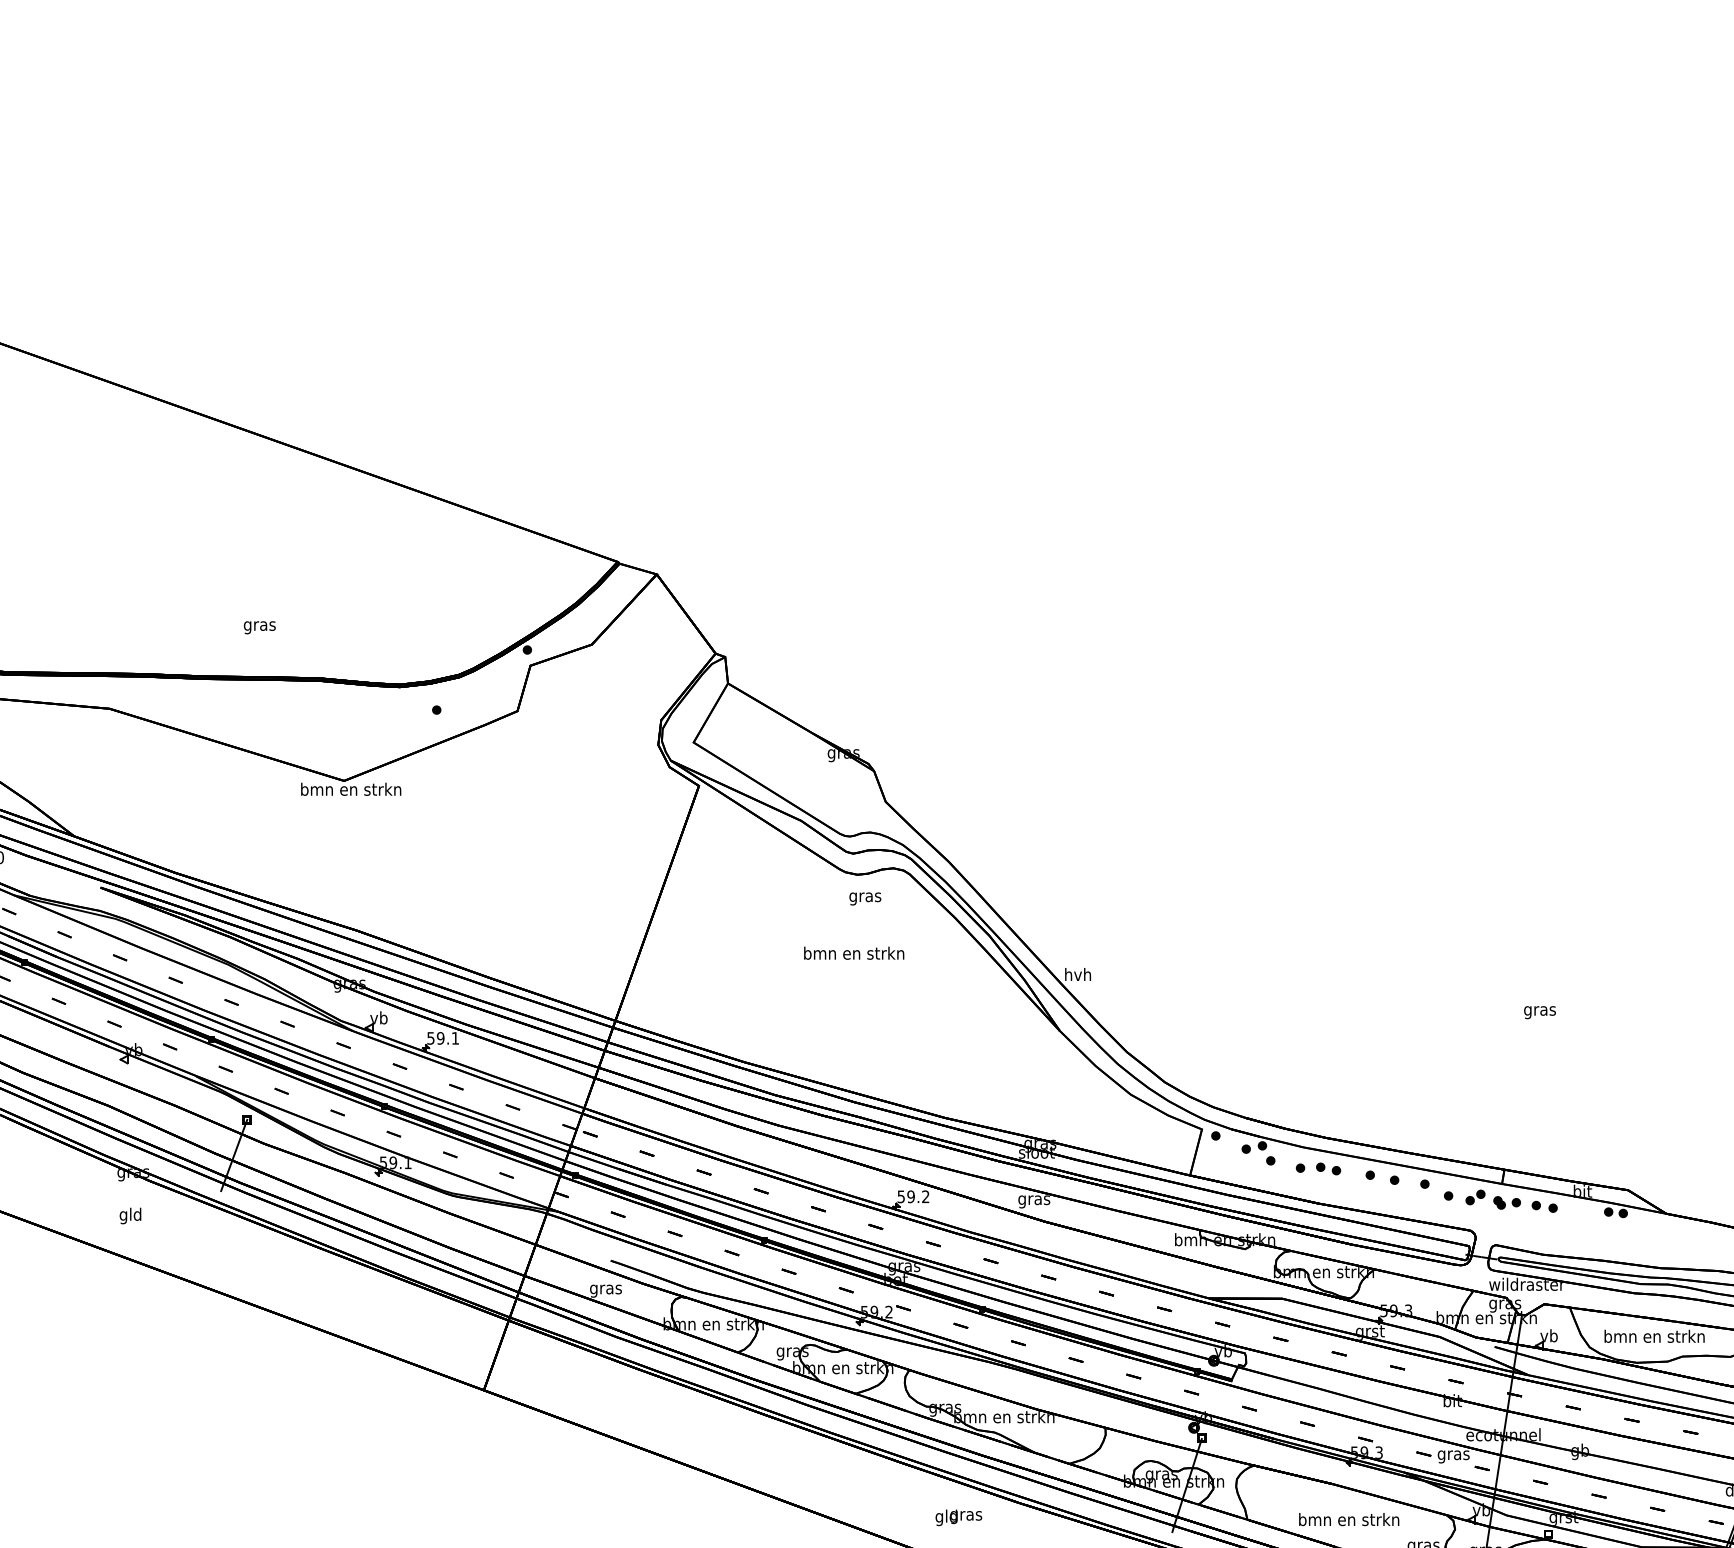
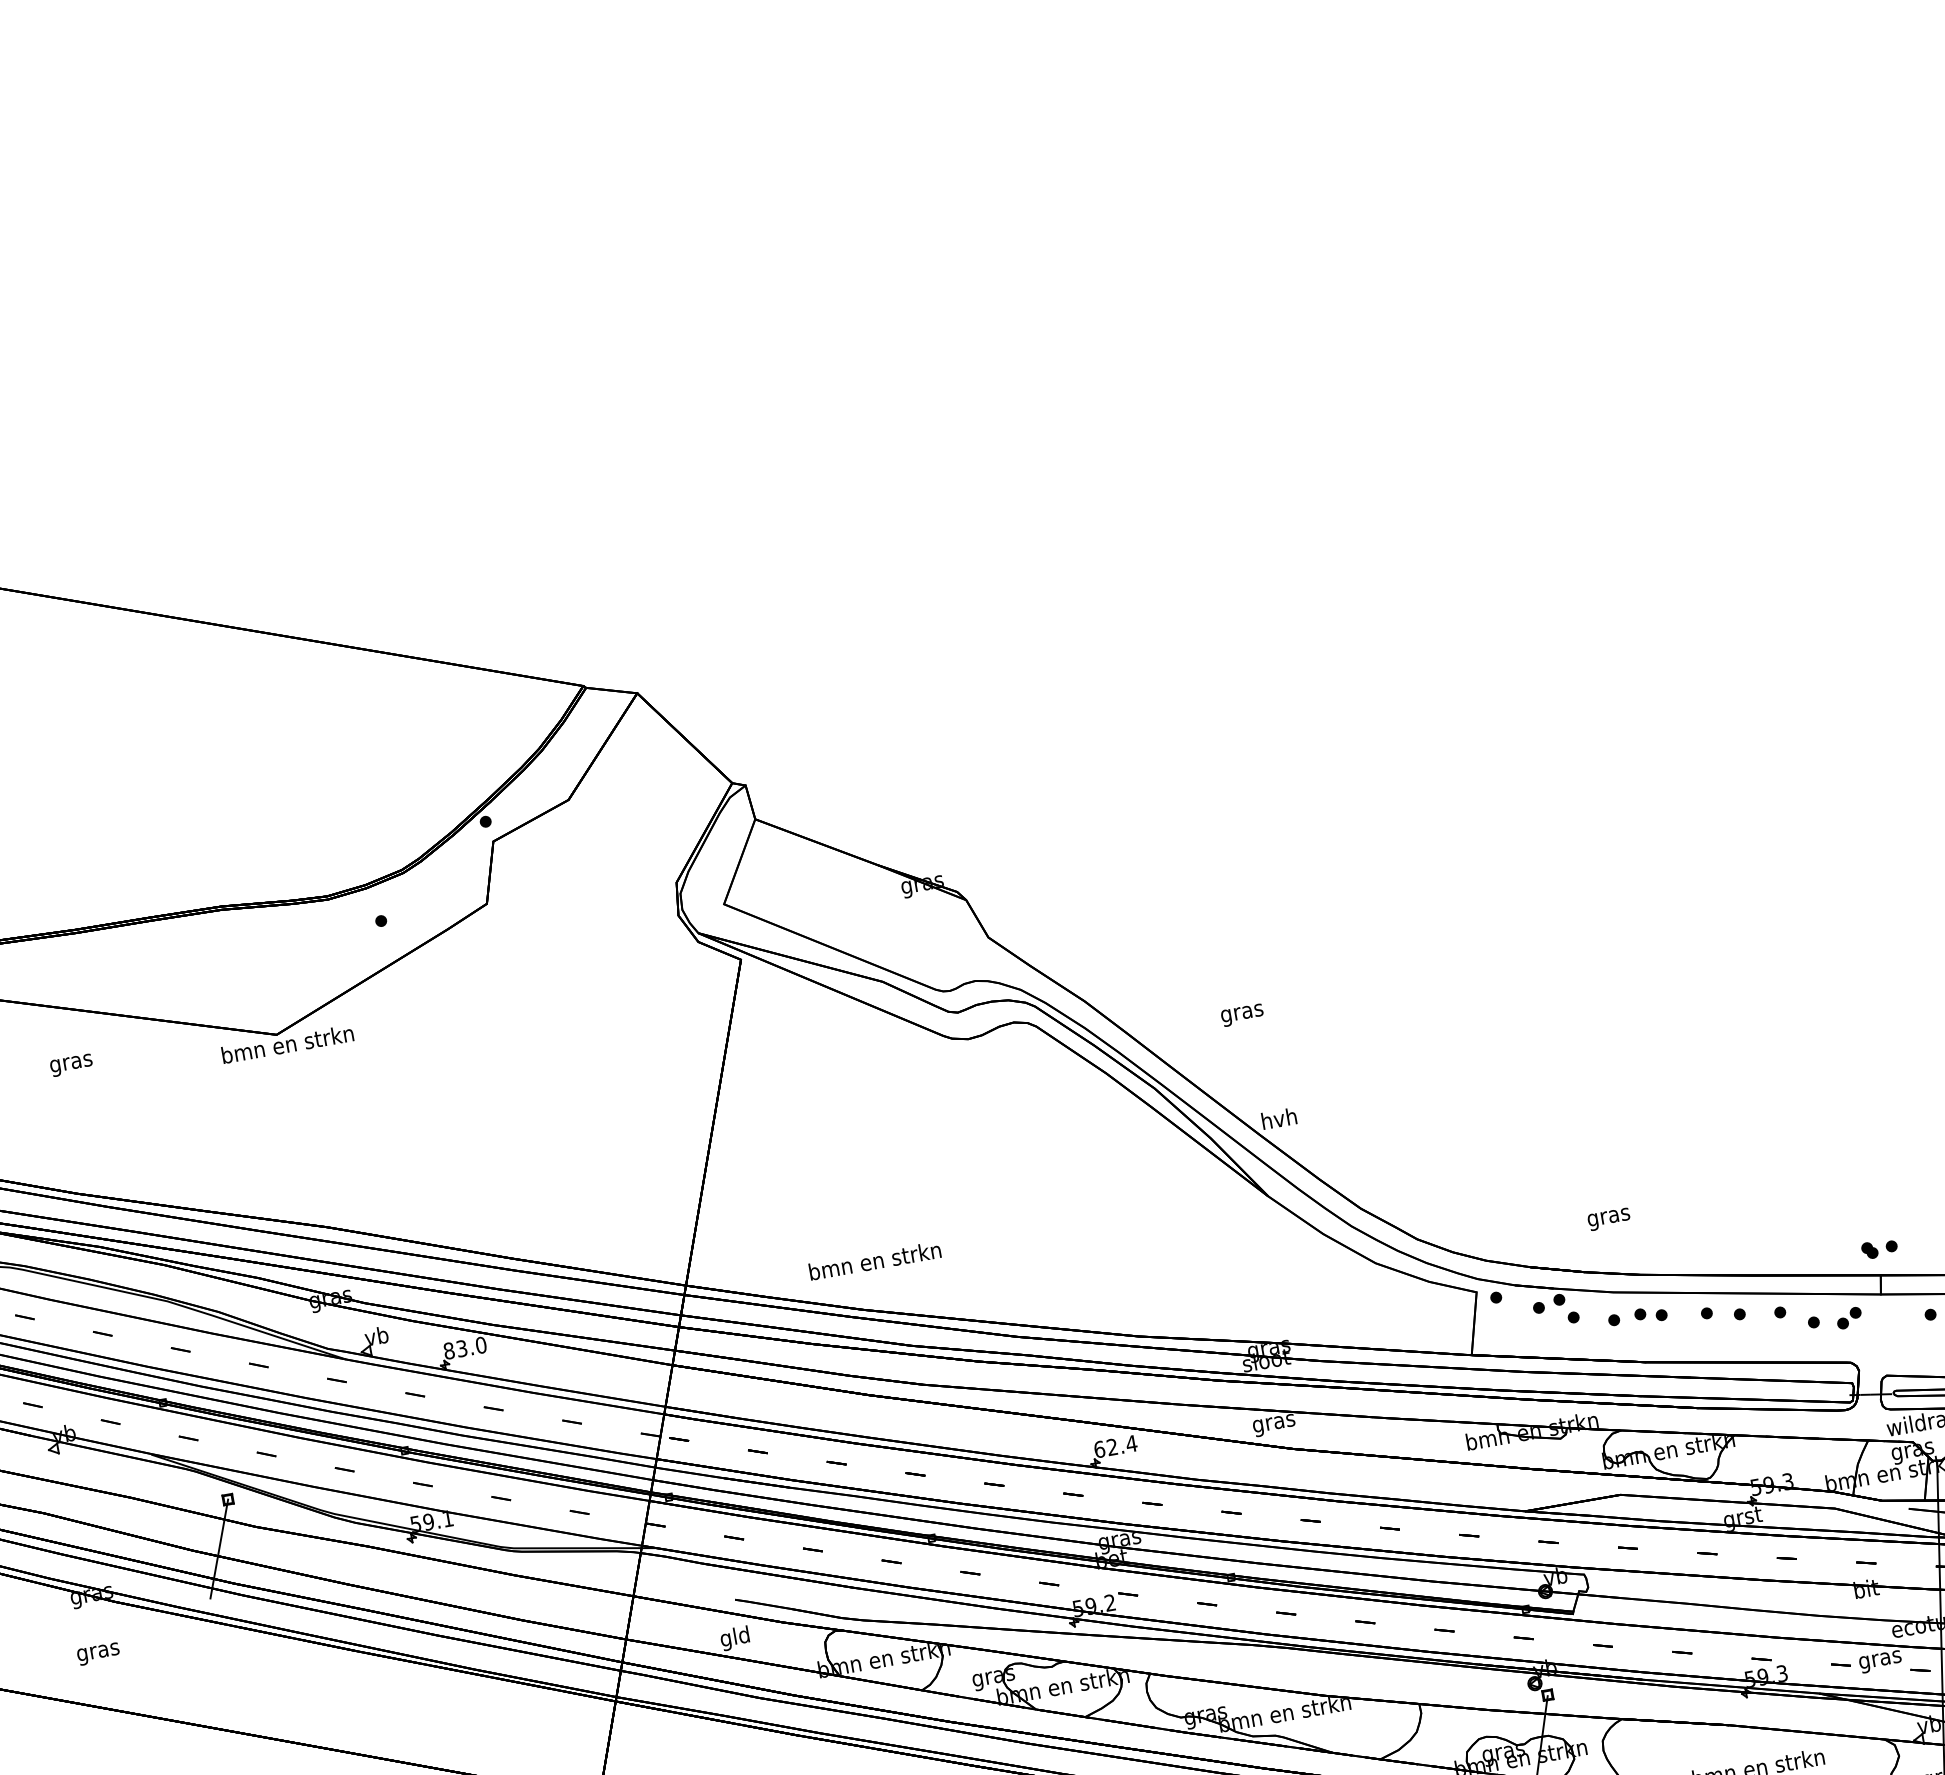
text: (259, 627) -> (71, 1065), moved
text: (865, 898) -> (1242, 1014), moved
text: (854, 952) -> (875, 1259), moved
text: (1539, 1012) -> (1608, 1219), moved
text: (443, 1038) -> (465, 1348), 59.1 -> 83.0
text: (913, 1196) -> (1115, 1446), 59.2 -> 62.4
part: (1506, 1202) -> (1878, 1248), moved
text: (130, 1215) -> (97, 1651), gld -> gras
text: (605, 1289) -> (734, 1638), gras -> gld

